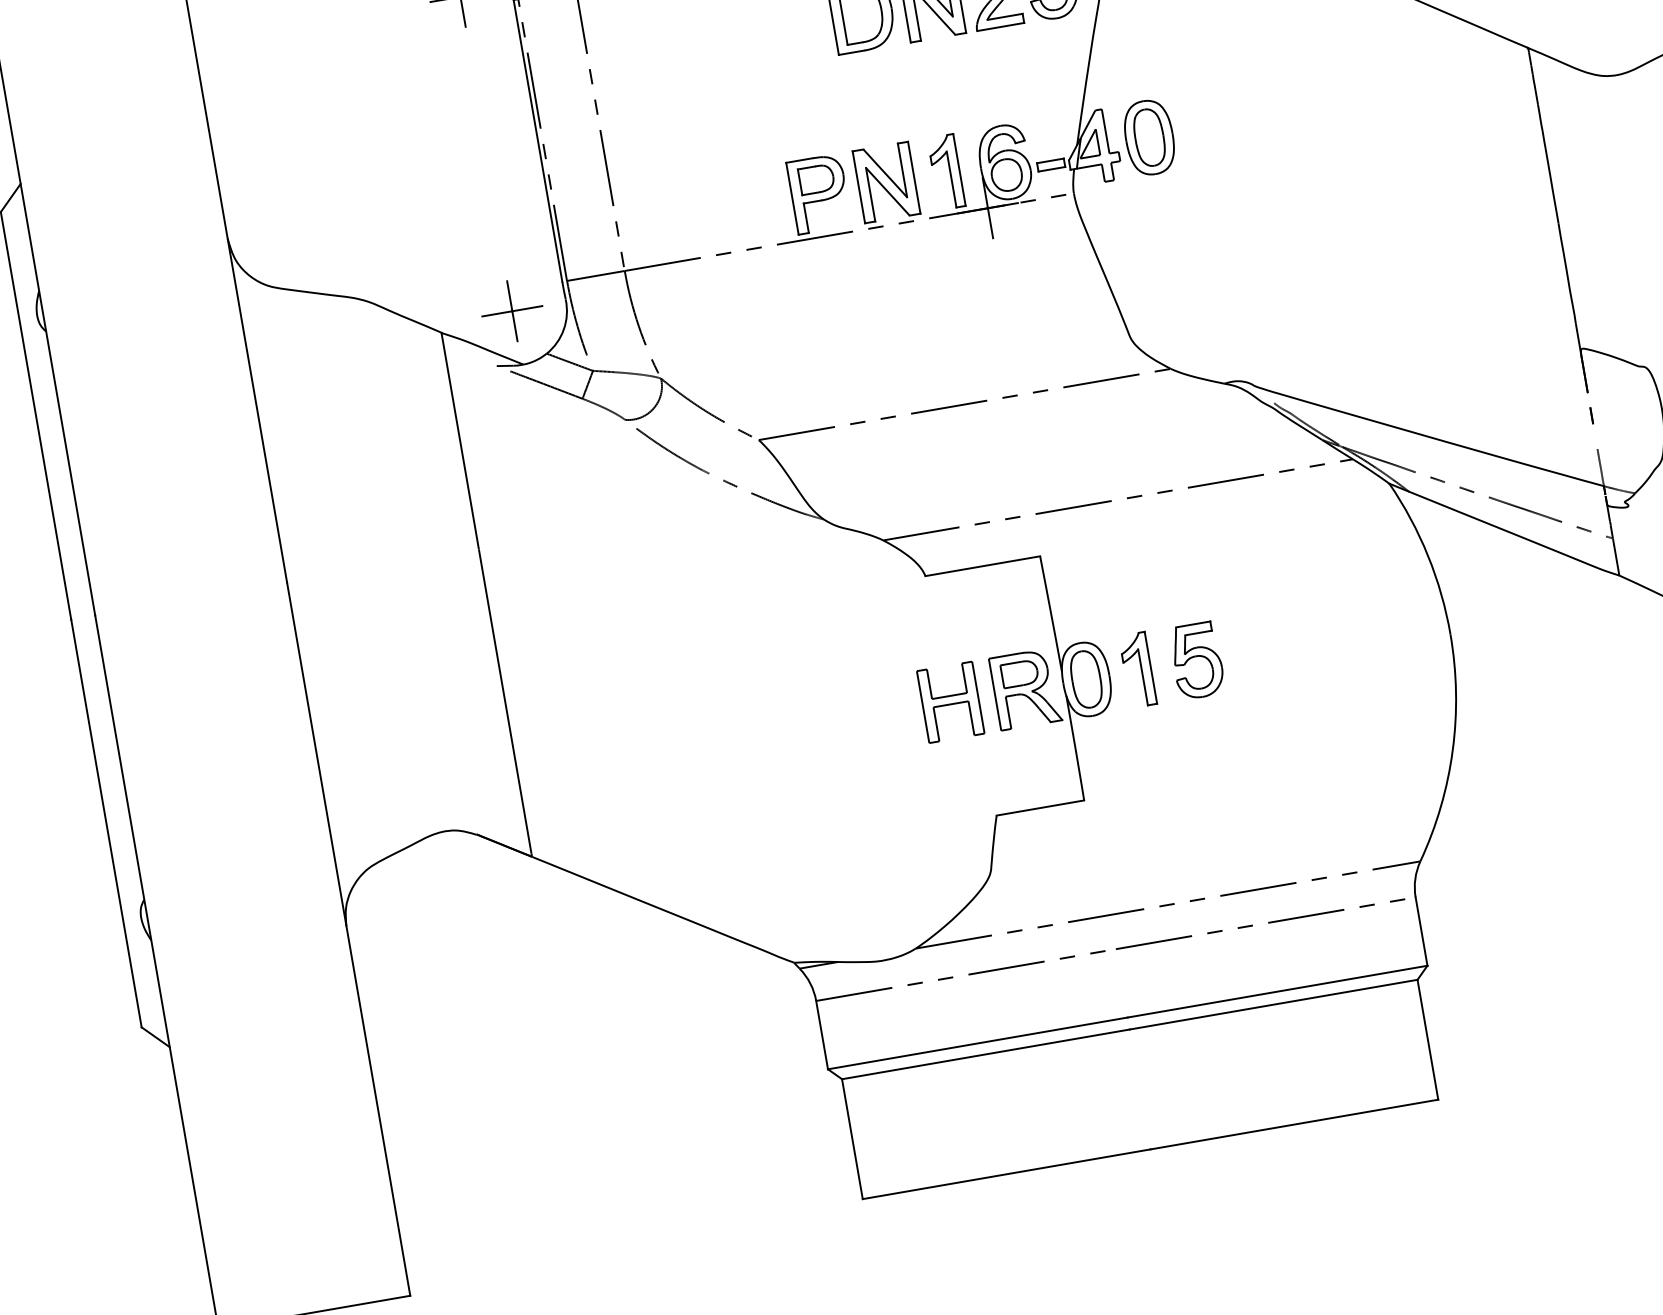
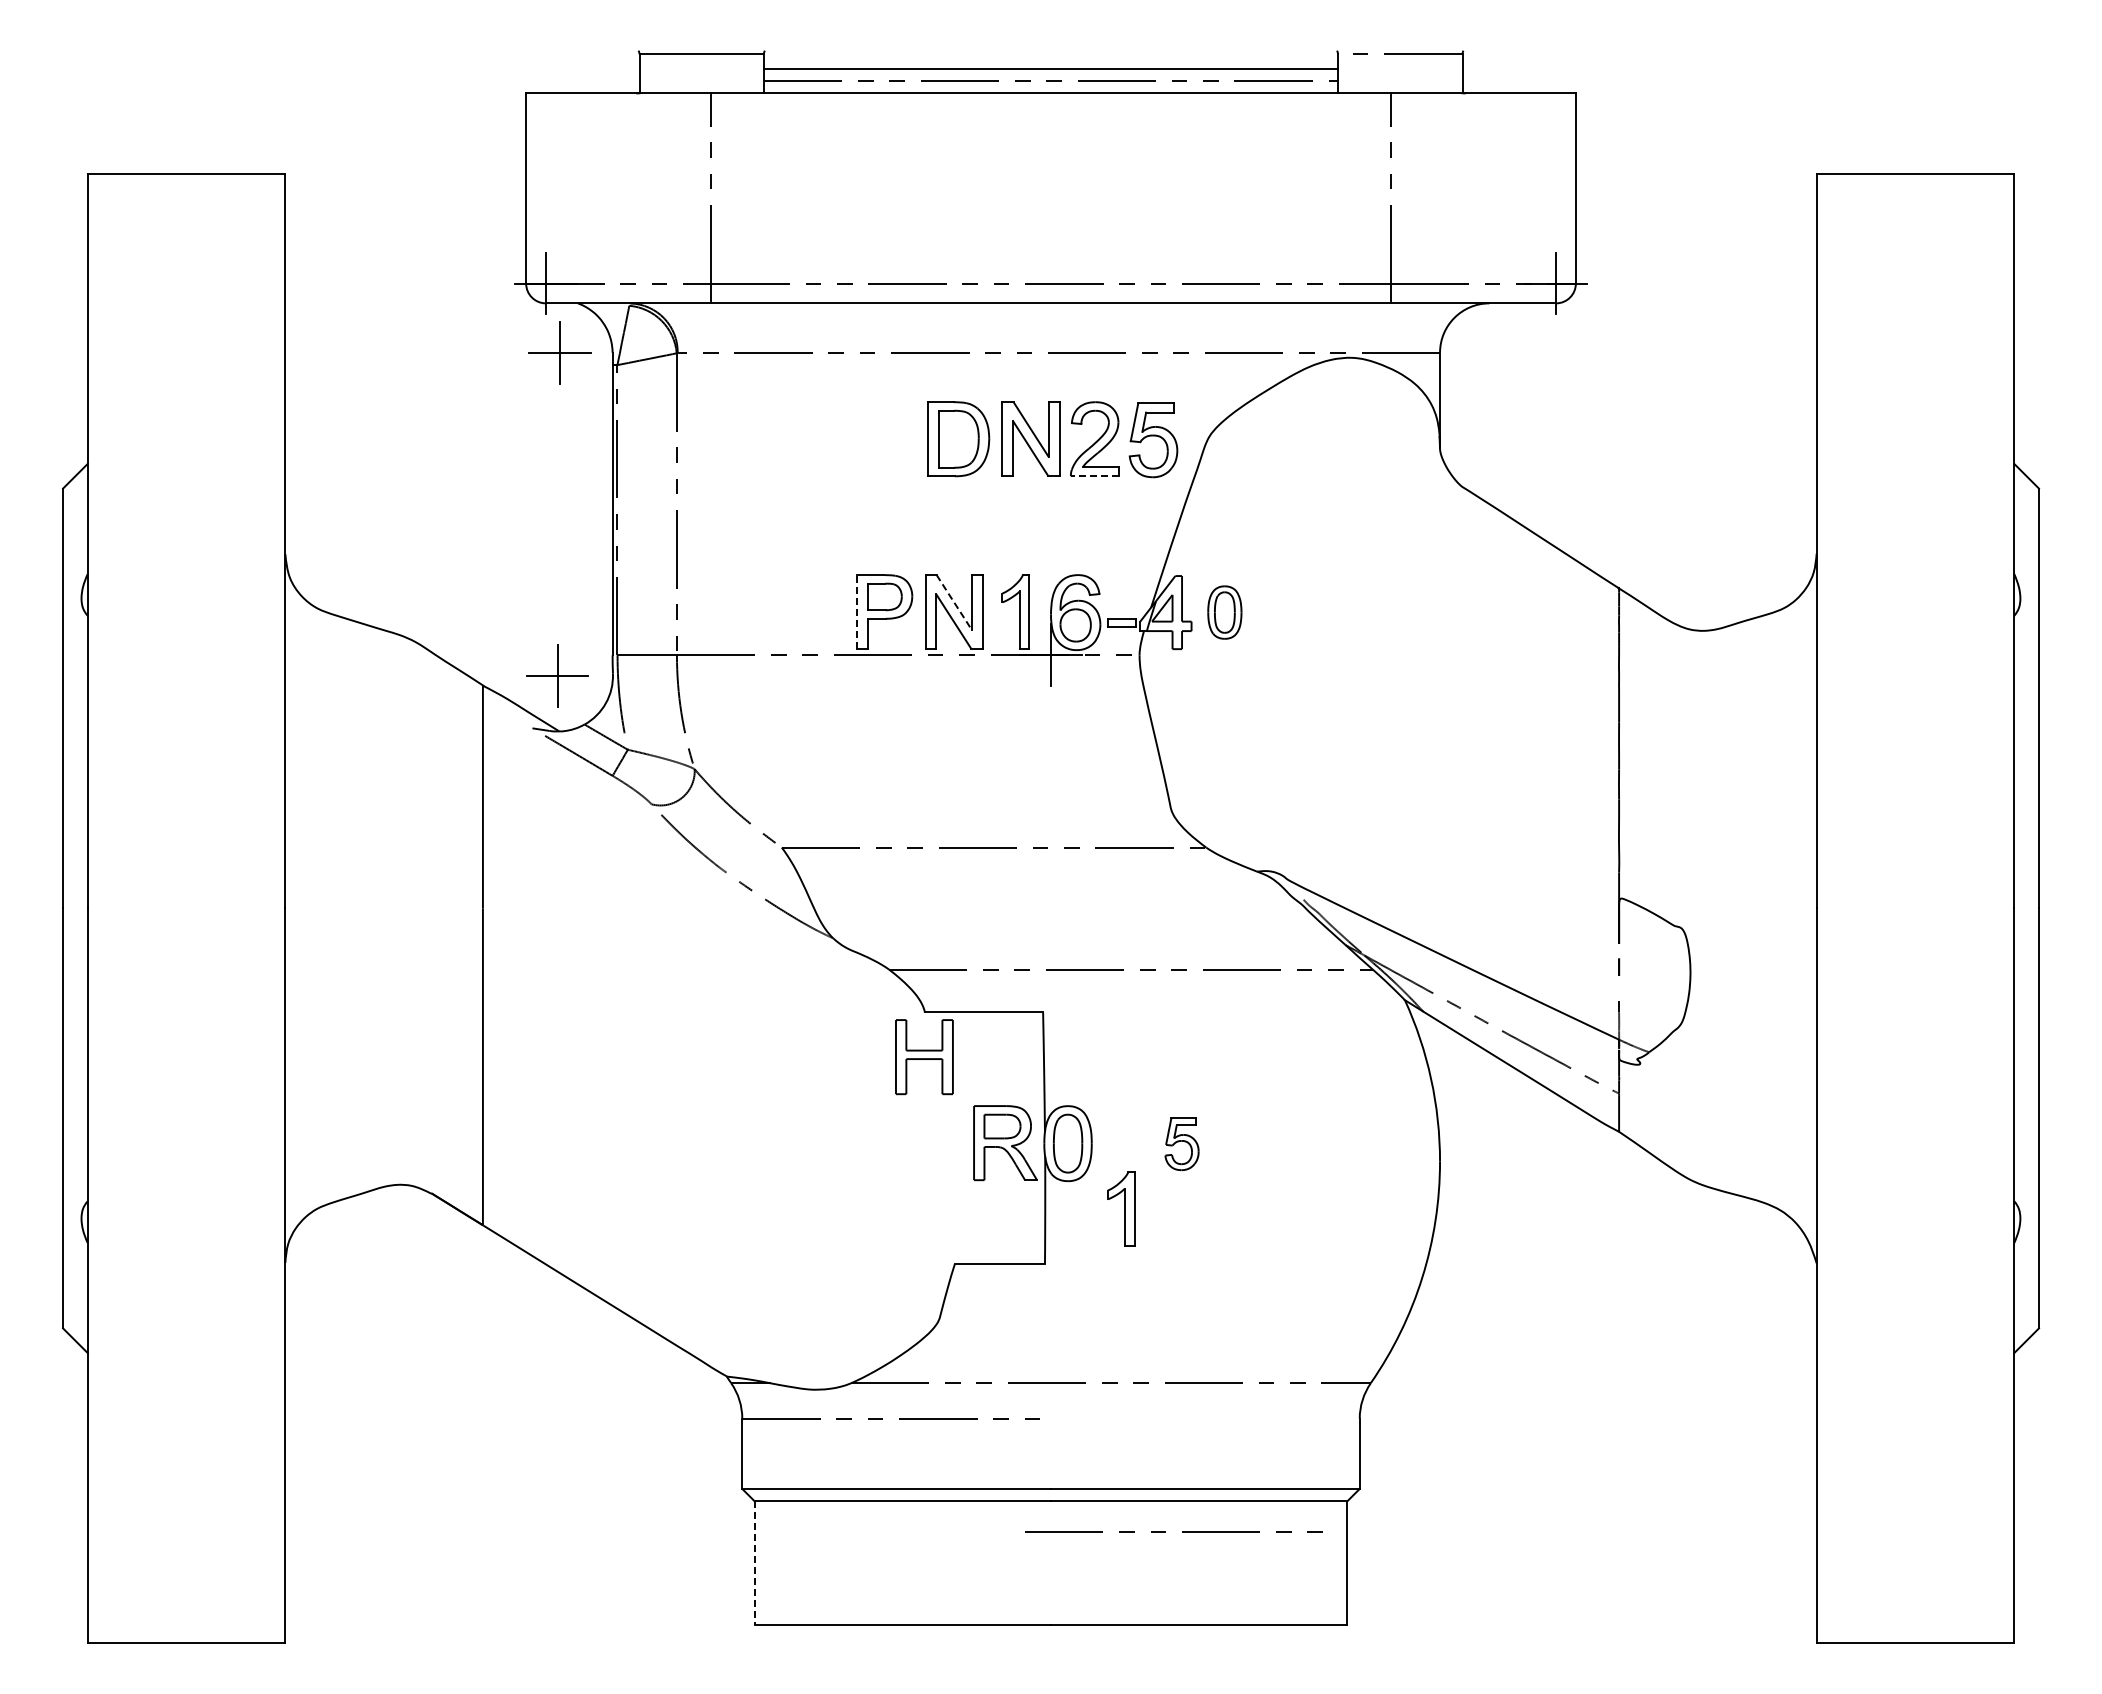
line: (1000, 27) -> (1094, 476), solid -> dashed
part: (1149, 137) -> (1224, 612), size x0.7
line: (885, 173) -> (954, 602), solid -> dashed
line: (792, 198) -> (857, 611), solid -> dashed
part: (1196, 661) -> (1181, 1144), size x0.7
part: (1138, 669) -> (1121, 1208), moved
part: (950, 702) -> (924, 1057), moved
line: (1252, 925) -> (1165, 1531), moved
line: (852, 1139) -> (754, 1563), solid -> dashed

